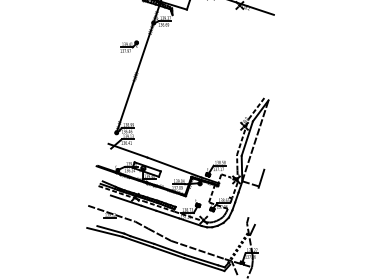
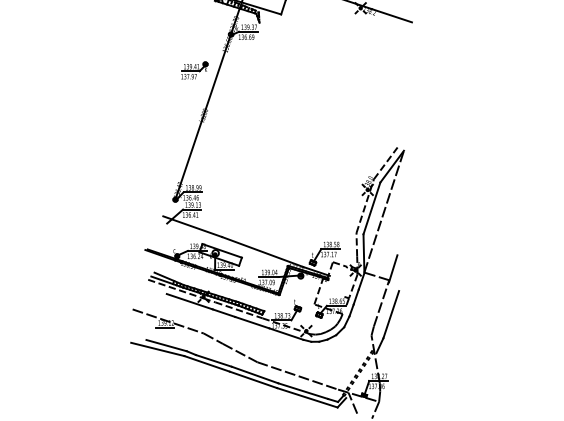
line: (253, 201) -> (381, 302), added
line: (259, 208) -> (390, 313), added

